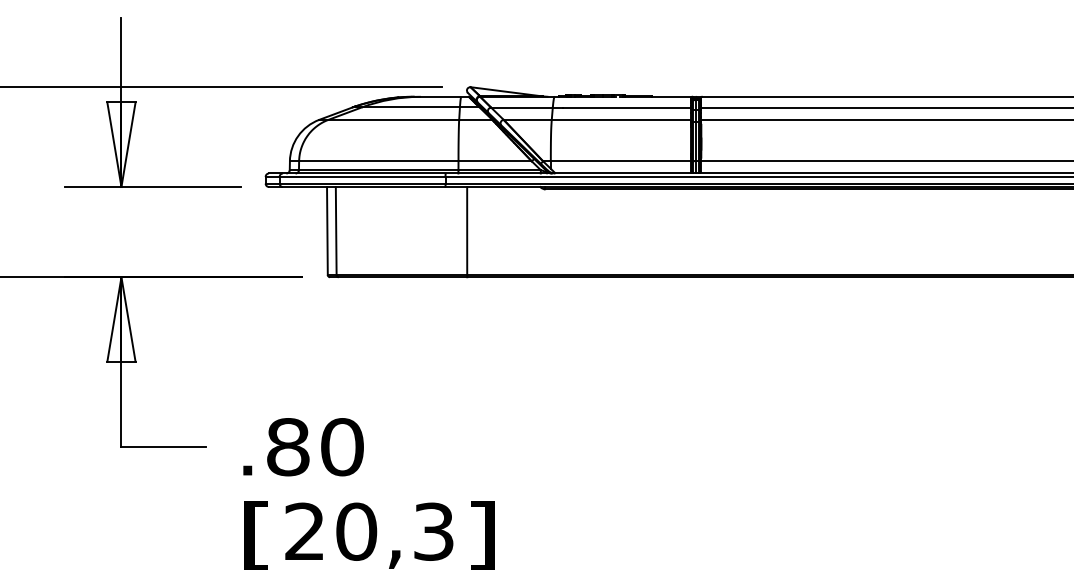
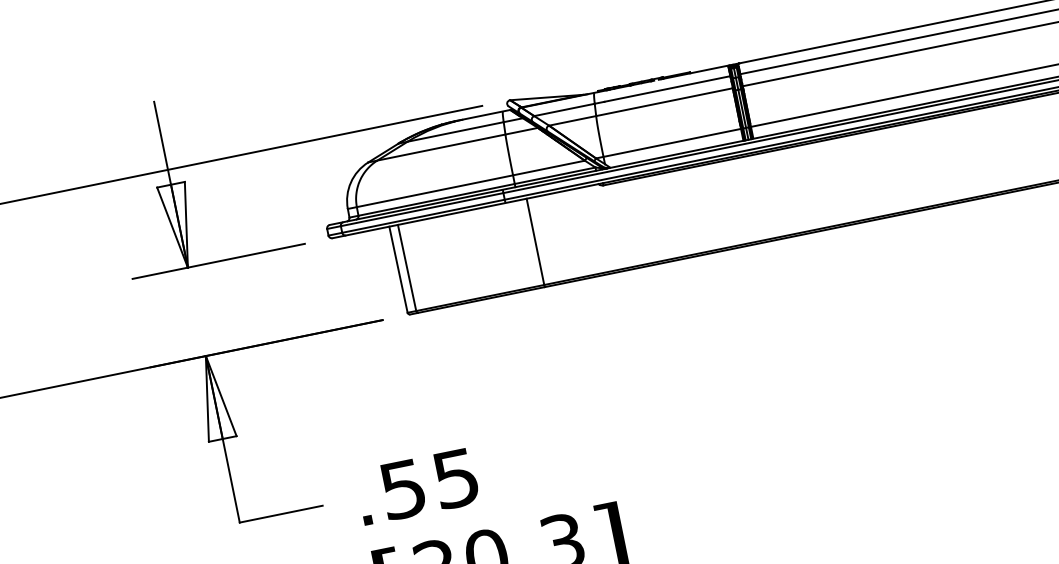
text: (315, 447) -> (429, 484), .80 -> .55

